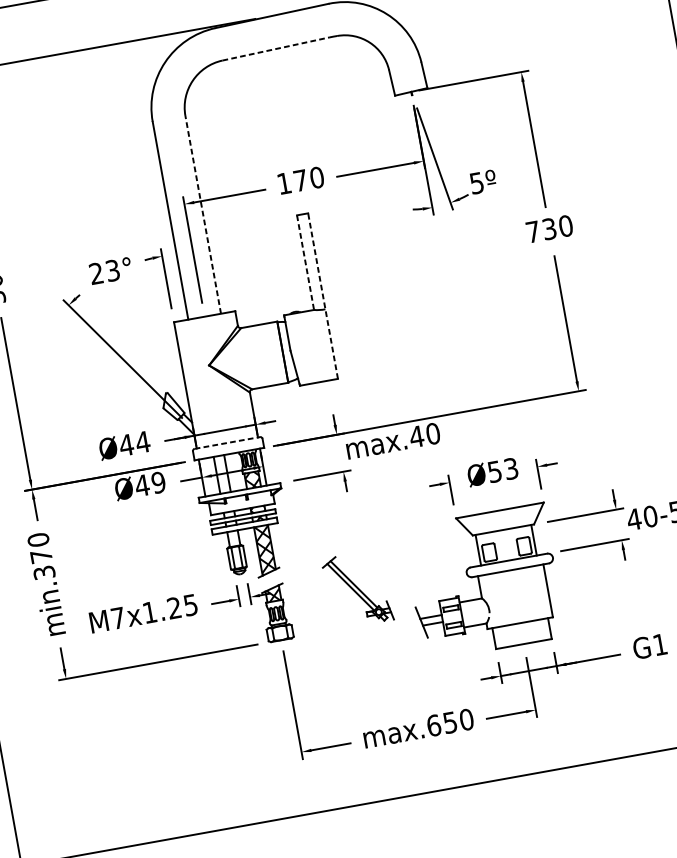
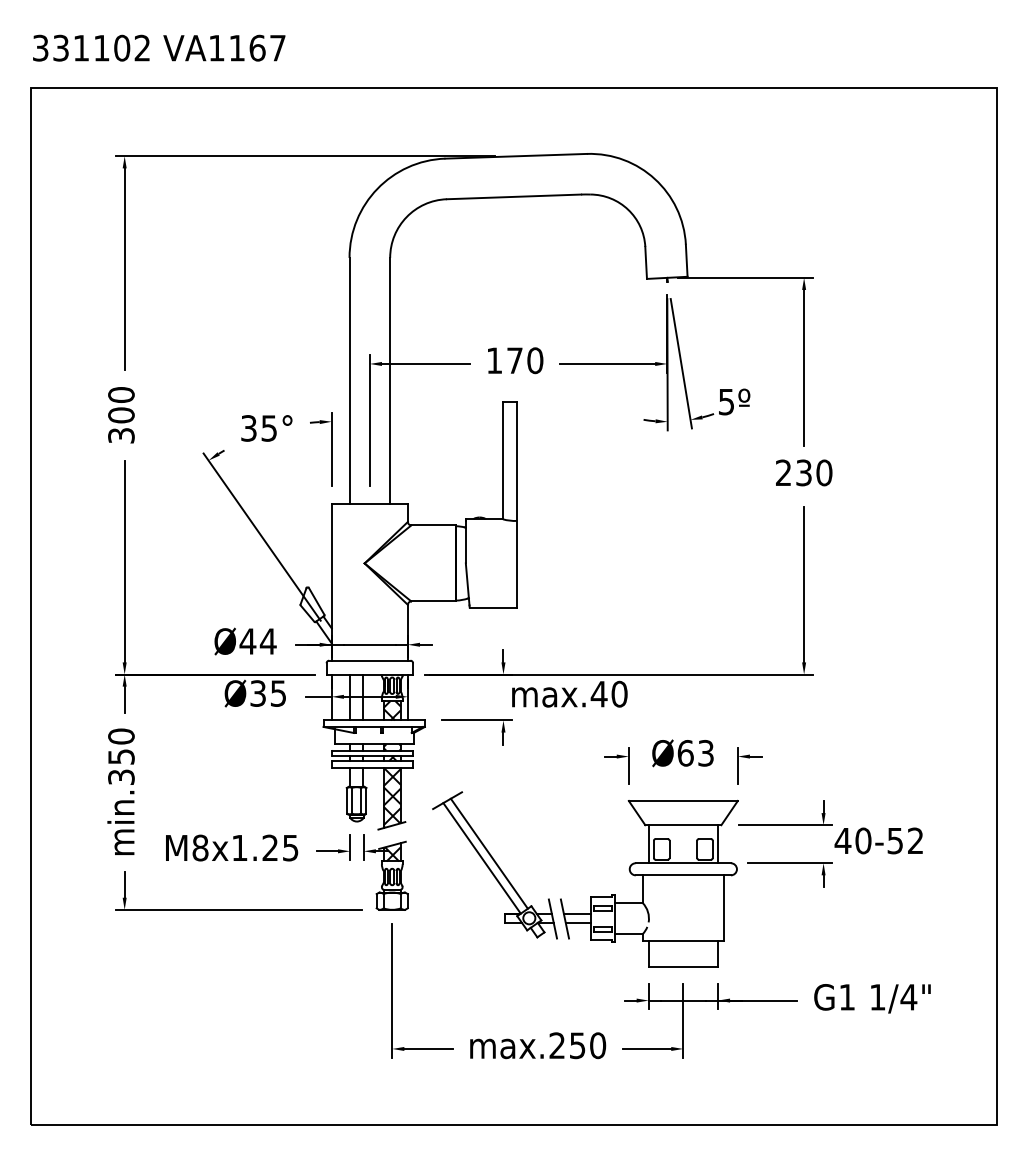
line: (276, 48) -> (514, 196), dashed -> solid
line: (203, 214) -> (390, 380), dashed -> solid
text: (532, 231) -> (783, 472), 730 -> 230
line: (305, 262) -> (503, 460), dashed -> solid
text: (104, 272) -> (258, 428), 23° -> 35°
line: (322, 296) -> (516, 504), dashed -> solid
line: (227, 442) -> (369, 660), dashed -> solid
text: (494, 471) -> (685, 753), Ø53 -> Ø63
text: (149, 484) -> (267, 693), Ø49 -> Ø35
text: (41, 556) -> (121, 756), min.370 -> min.350
part: (357, 589) -> (494, 865), size x1.67
text: (118, 617) -> (200, 847), M7x1.25 -> M8x1.25
text: (434, 725) -> (557, 1045), max.650 -> max.250

